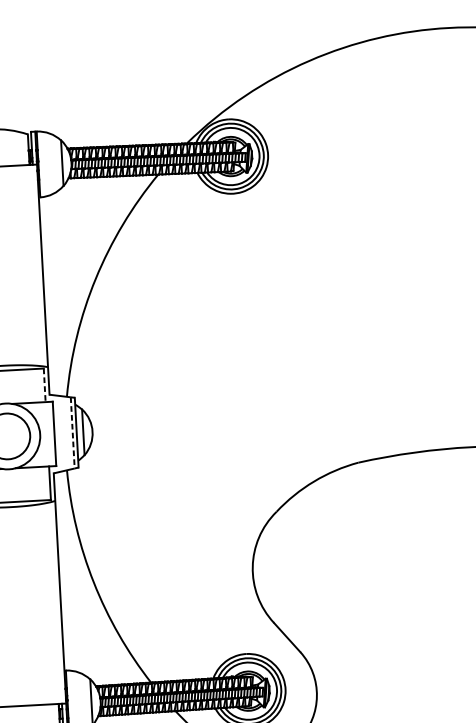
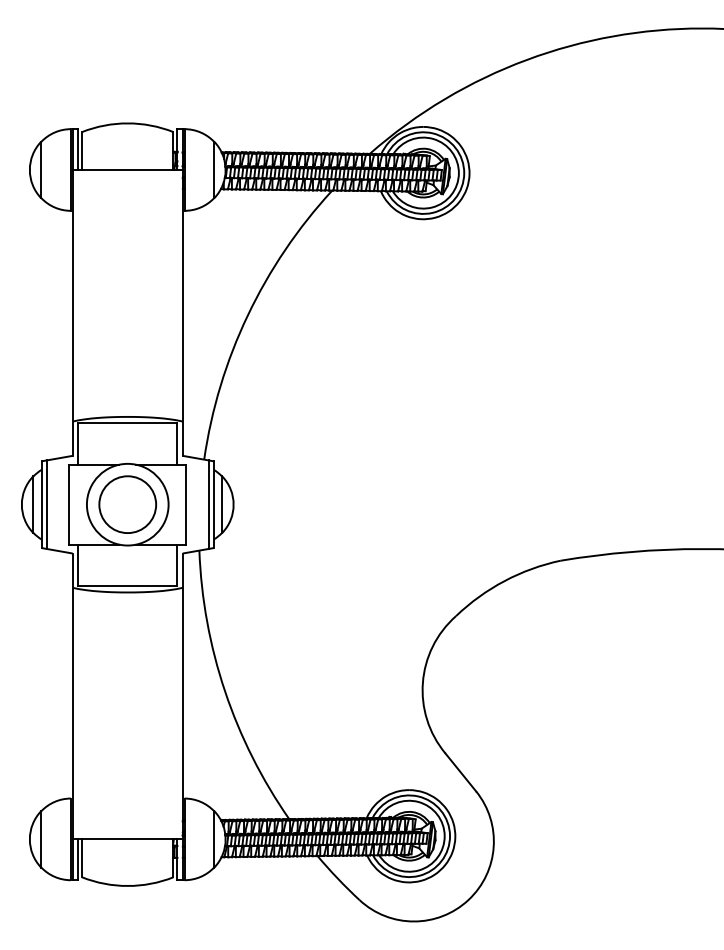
line: (44, 385) -> (177, 443), dashed -> solid
line: (72, 433) -> (208, 505), dashed -> solid

